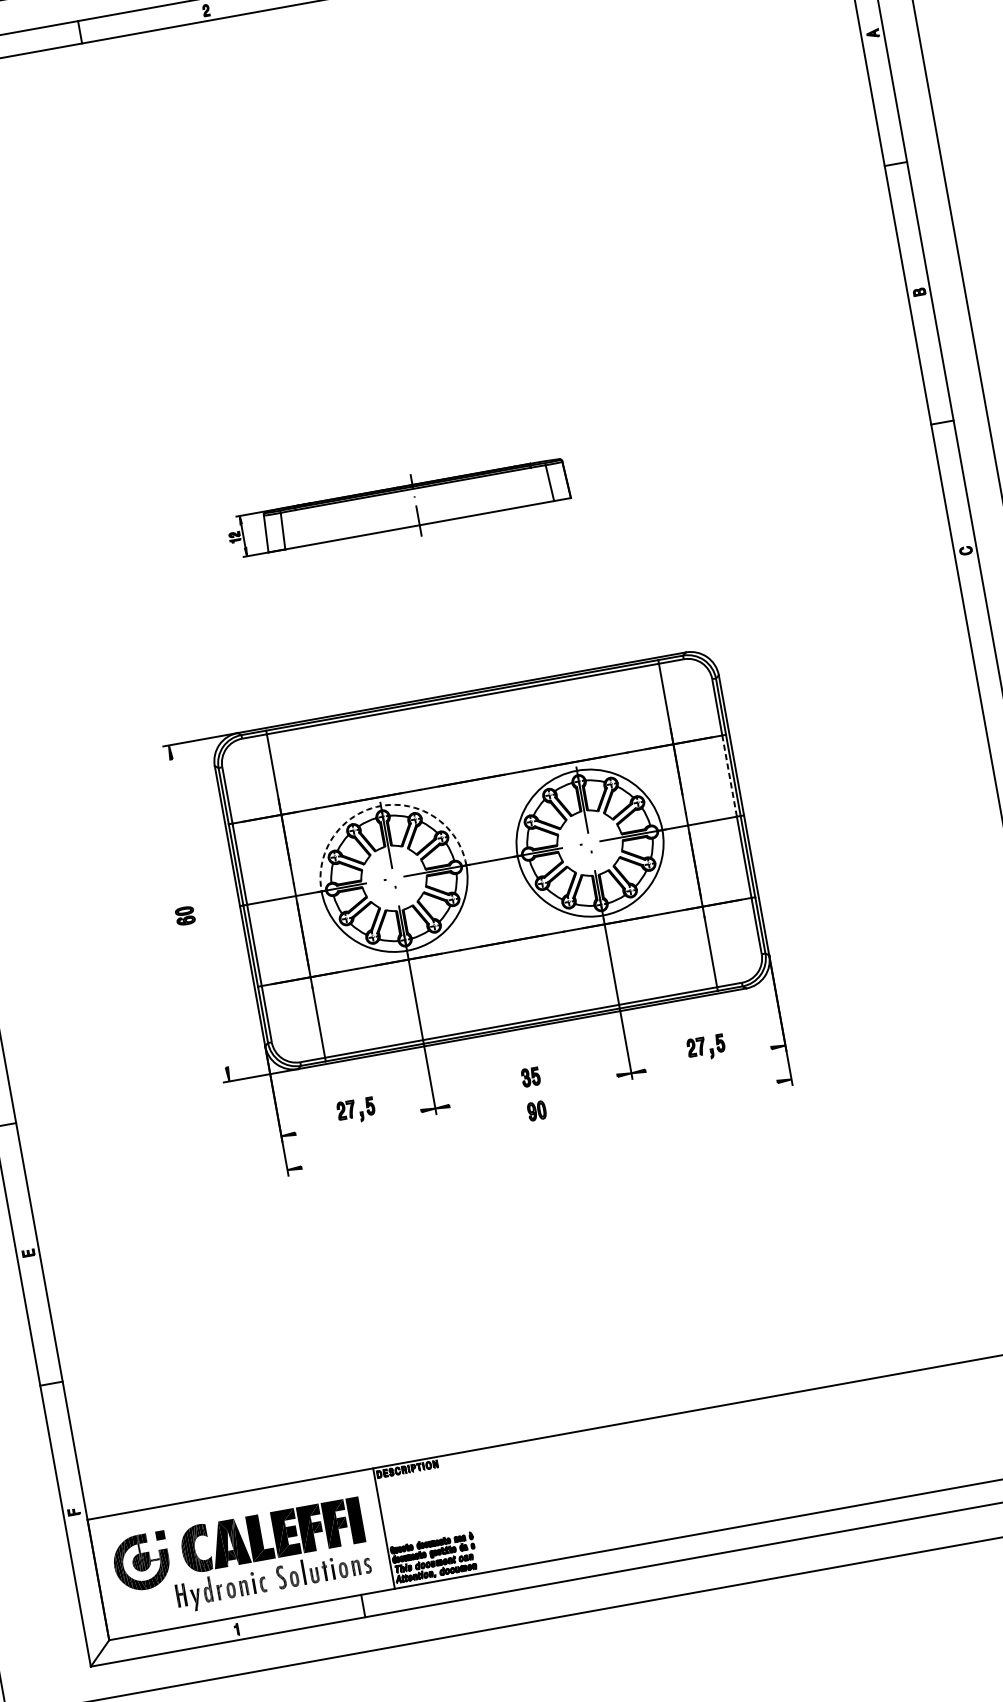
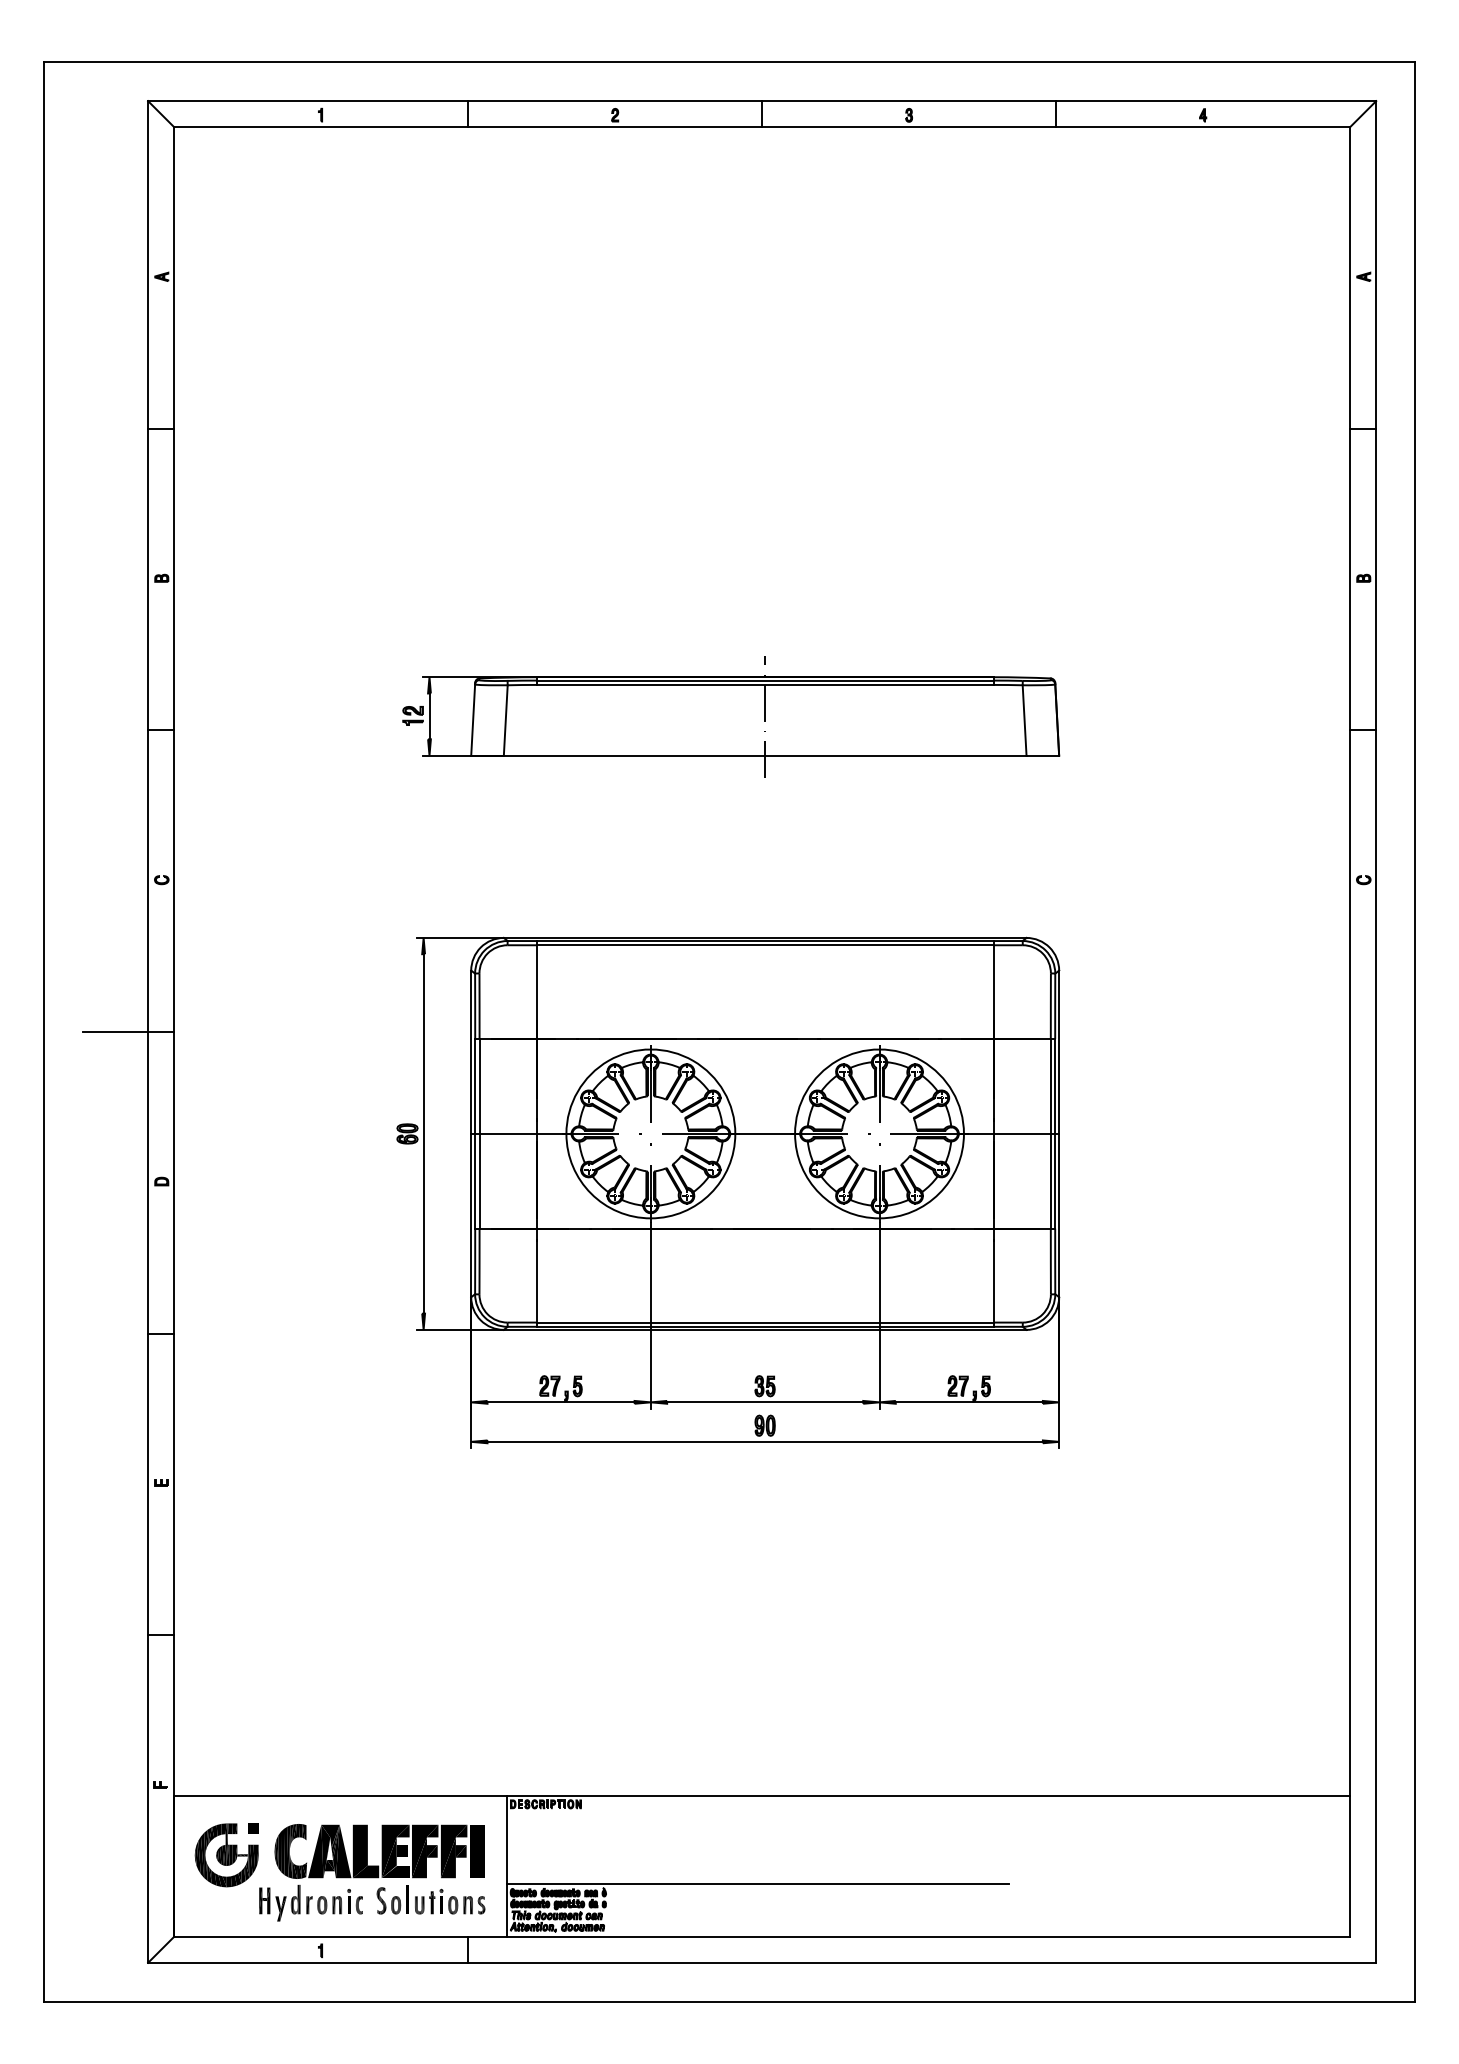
part: (398, 508) -> (731, 716), size x1.67
line: (729, 776) -> (1050, 1086), dashed -> solid
arc: (380, 806) -> (650, 1049), dashed -> solid
line: (199, 913) -> (423, 1133), added
line: (707, 1059) -> (968, 1402), added
line: (533, 1090) -> (765, 1402), added
line: (357, 1122) -> (560, 1402), added
line: (538, 1124) -> (764, 1441), added
line: (602, 1505) -> (758, 1884), added

